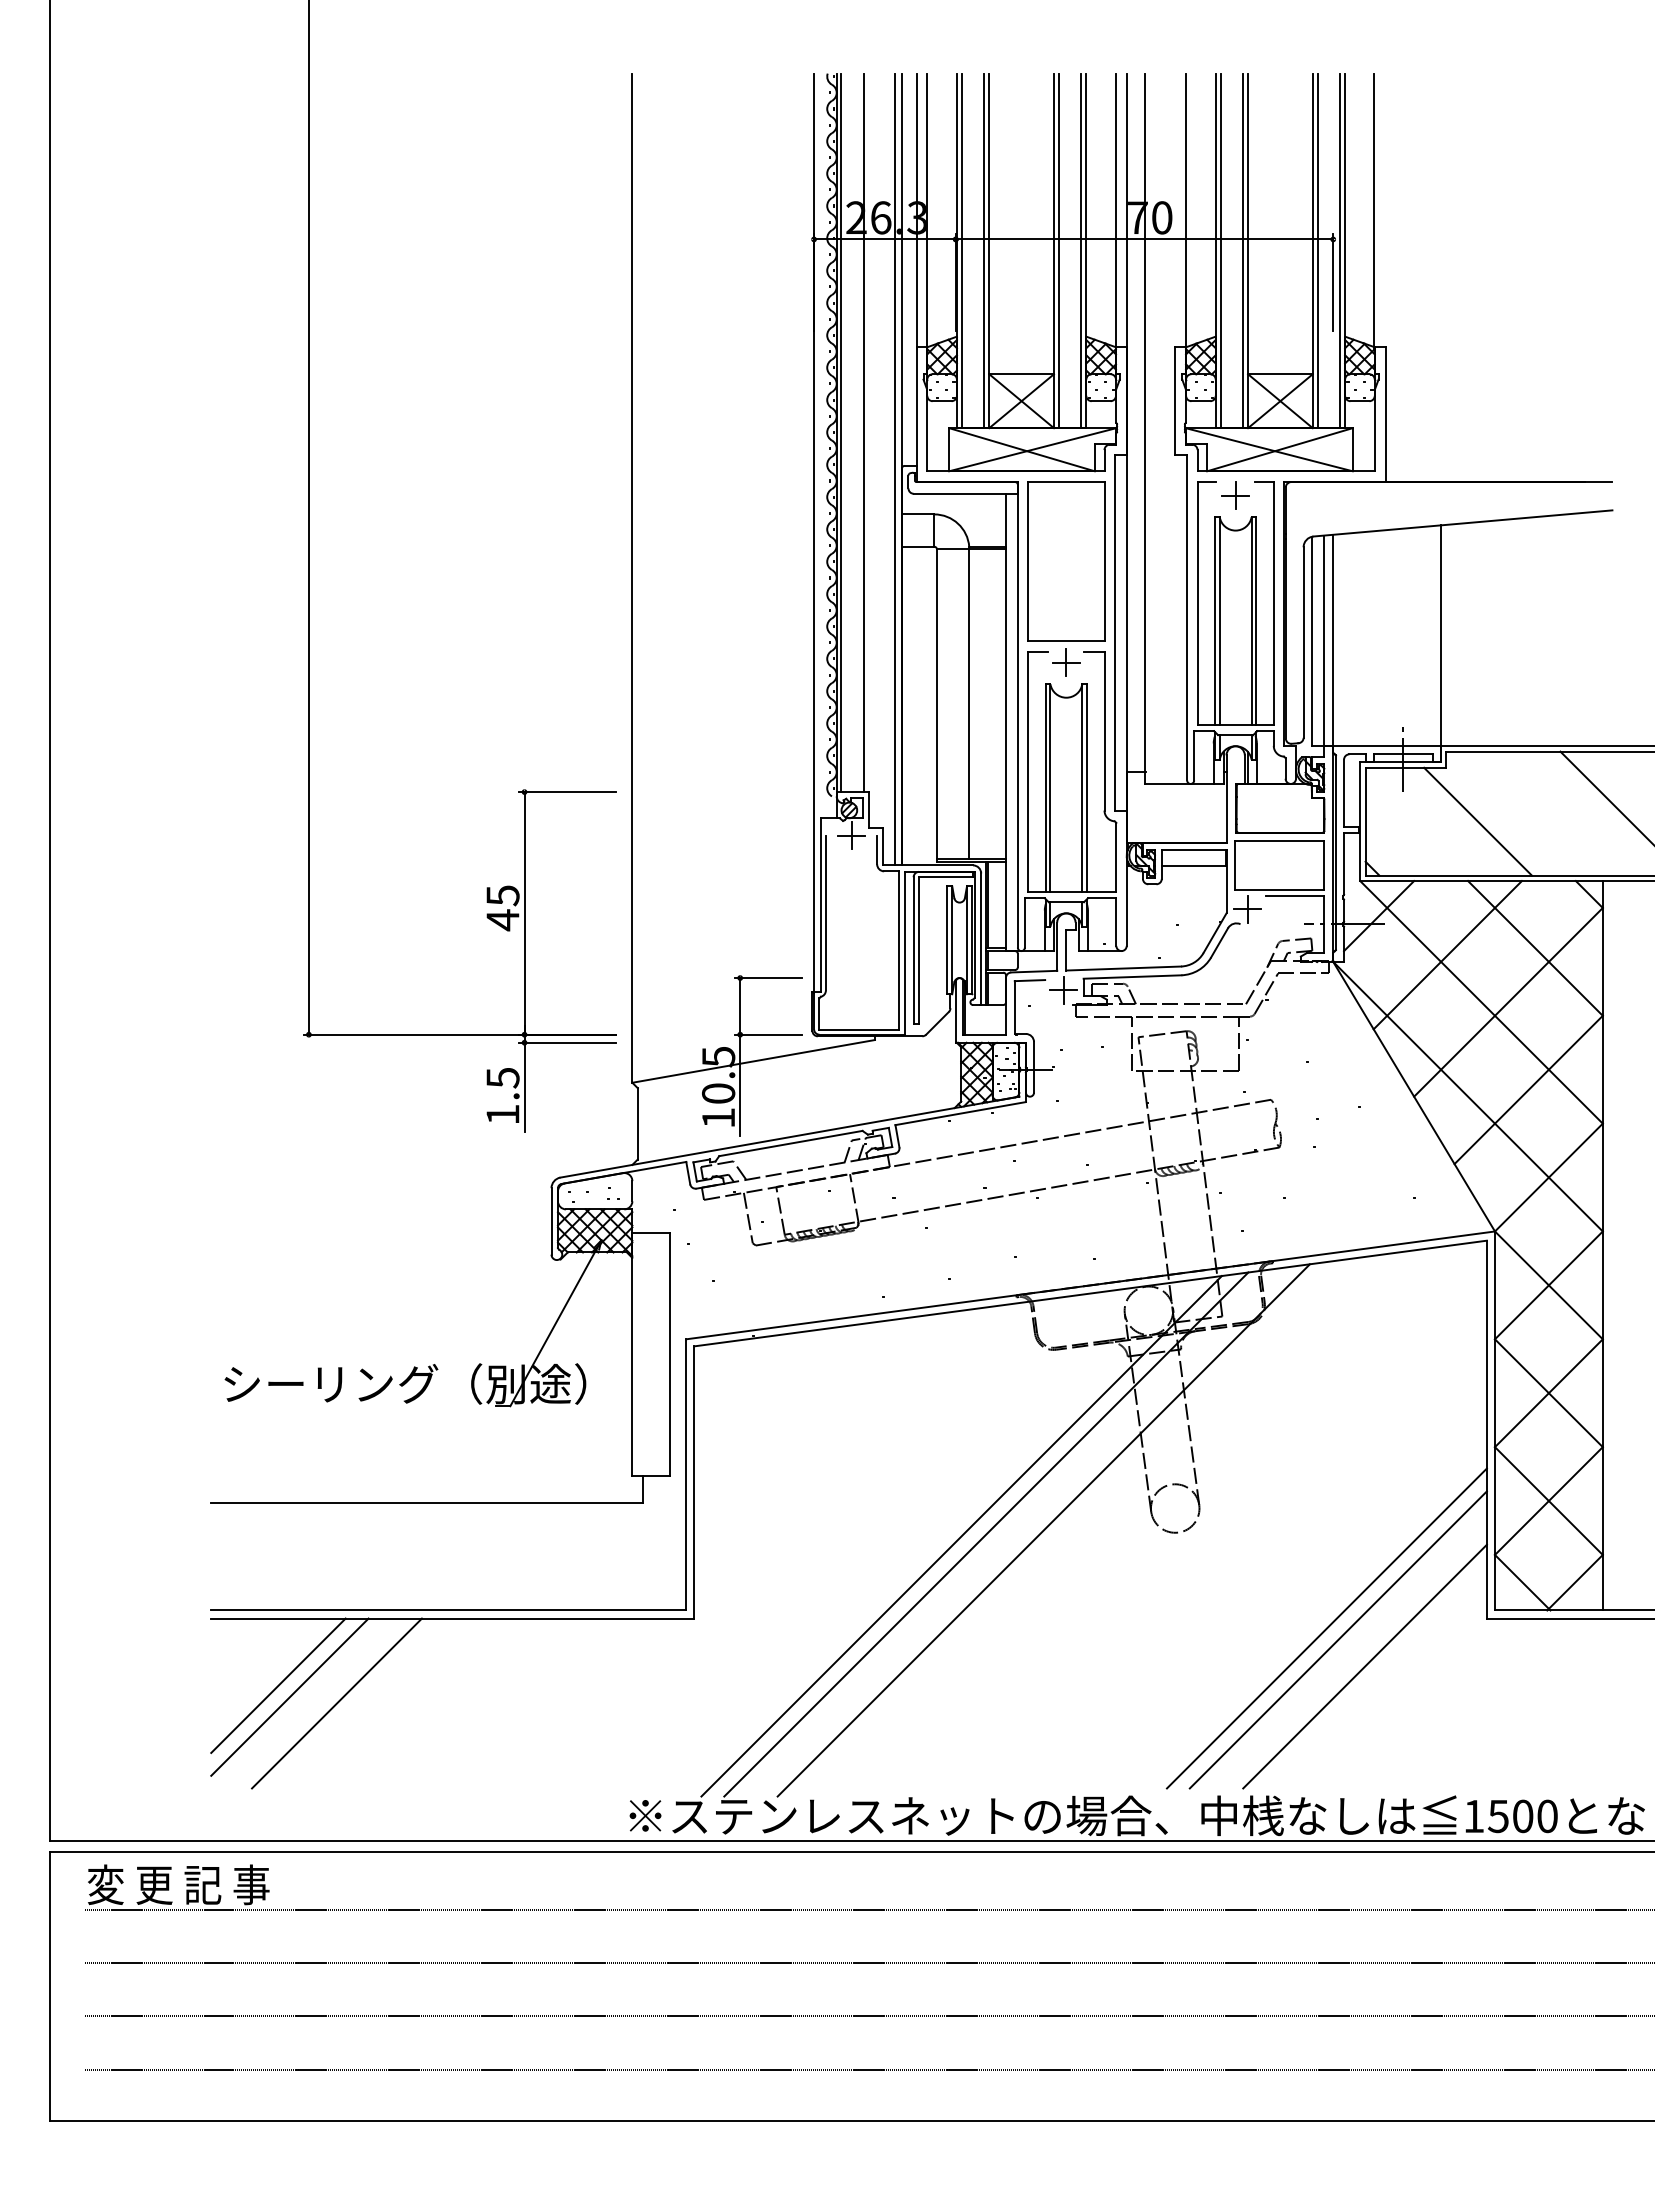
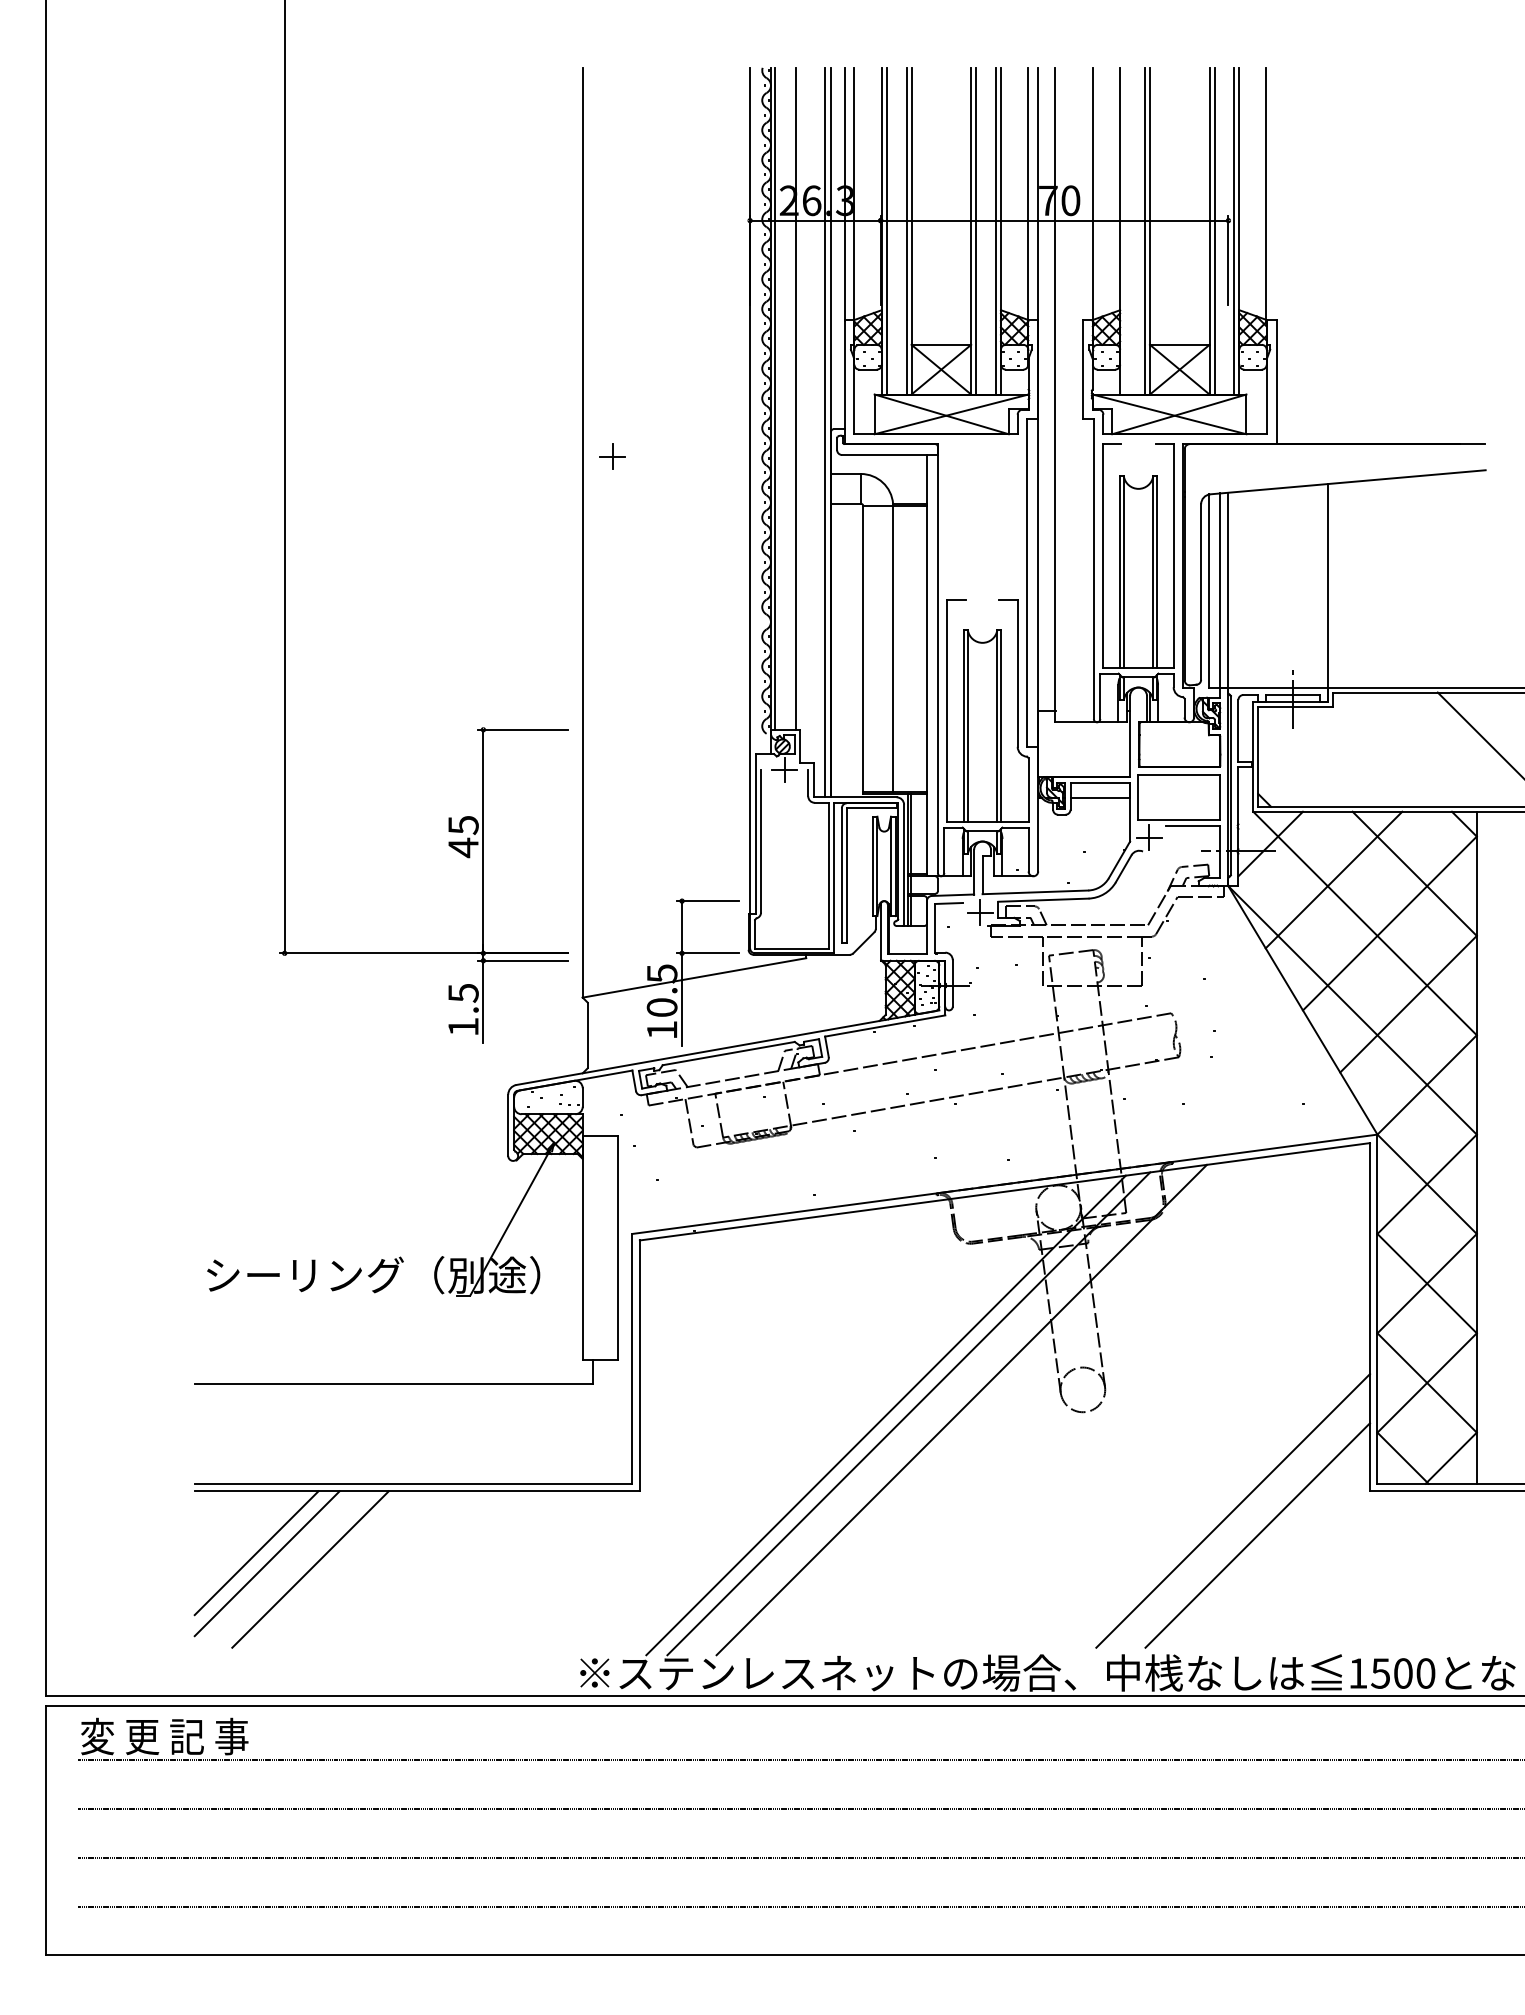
line: (1221, 250) -> (1125, 230), removed
part: (1235, 495) -> (612, 456), moved
part: (1066, 579) -> (982, 533), removed
line: (1477, 821) -> (1361, 756), removed
line: (1326, 1628) -> (1222, 1500), removed

